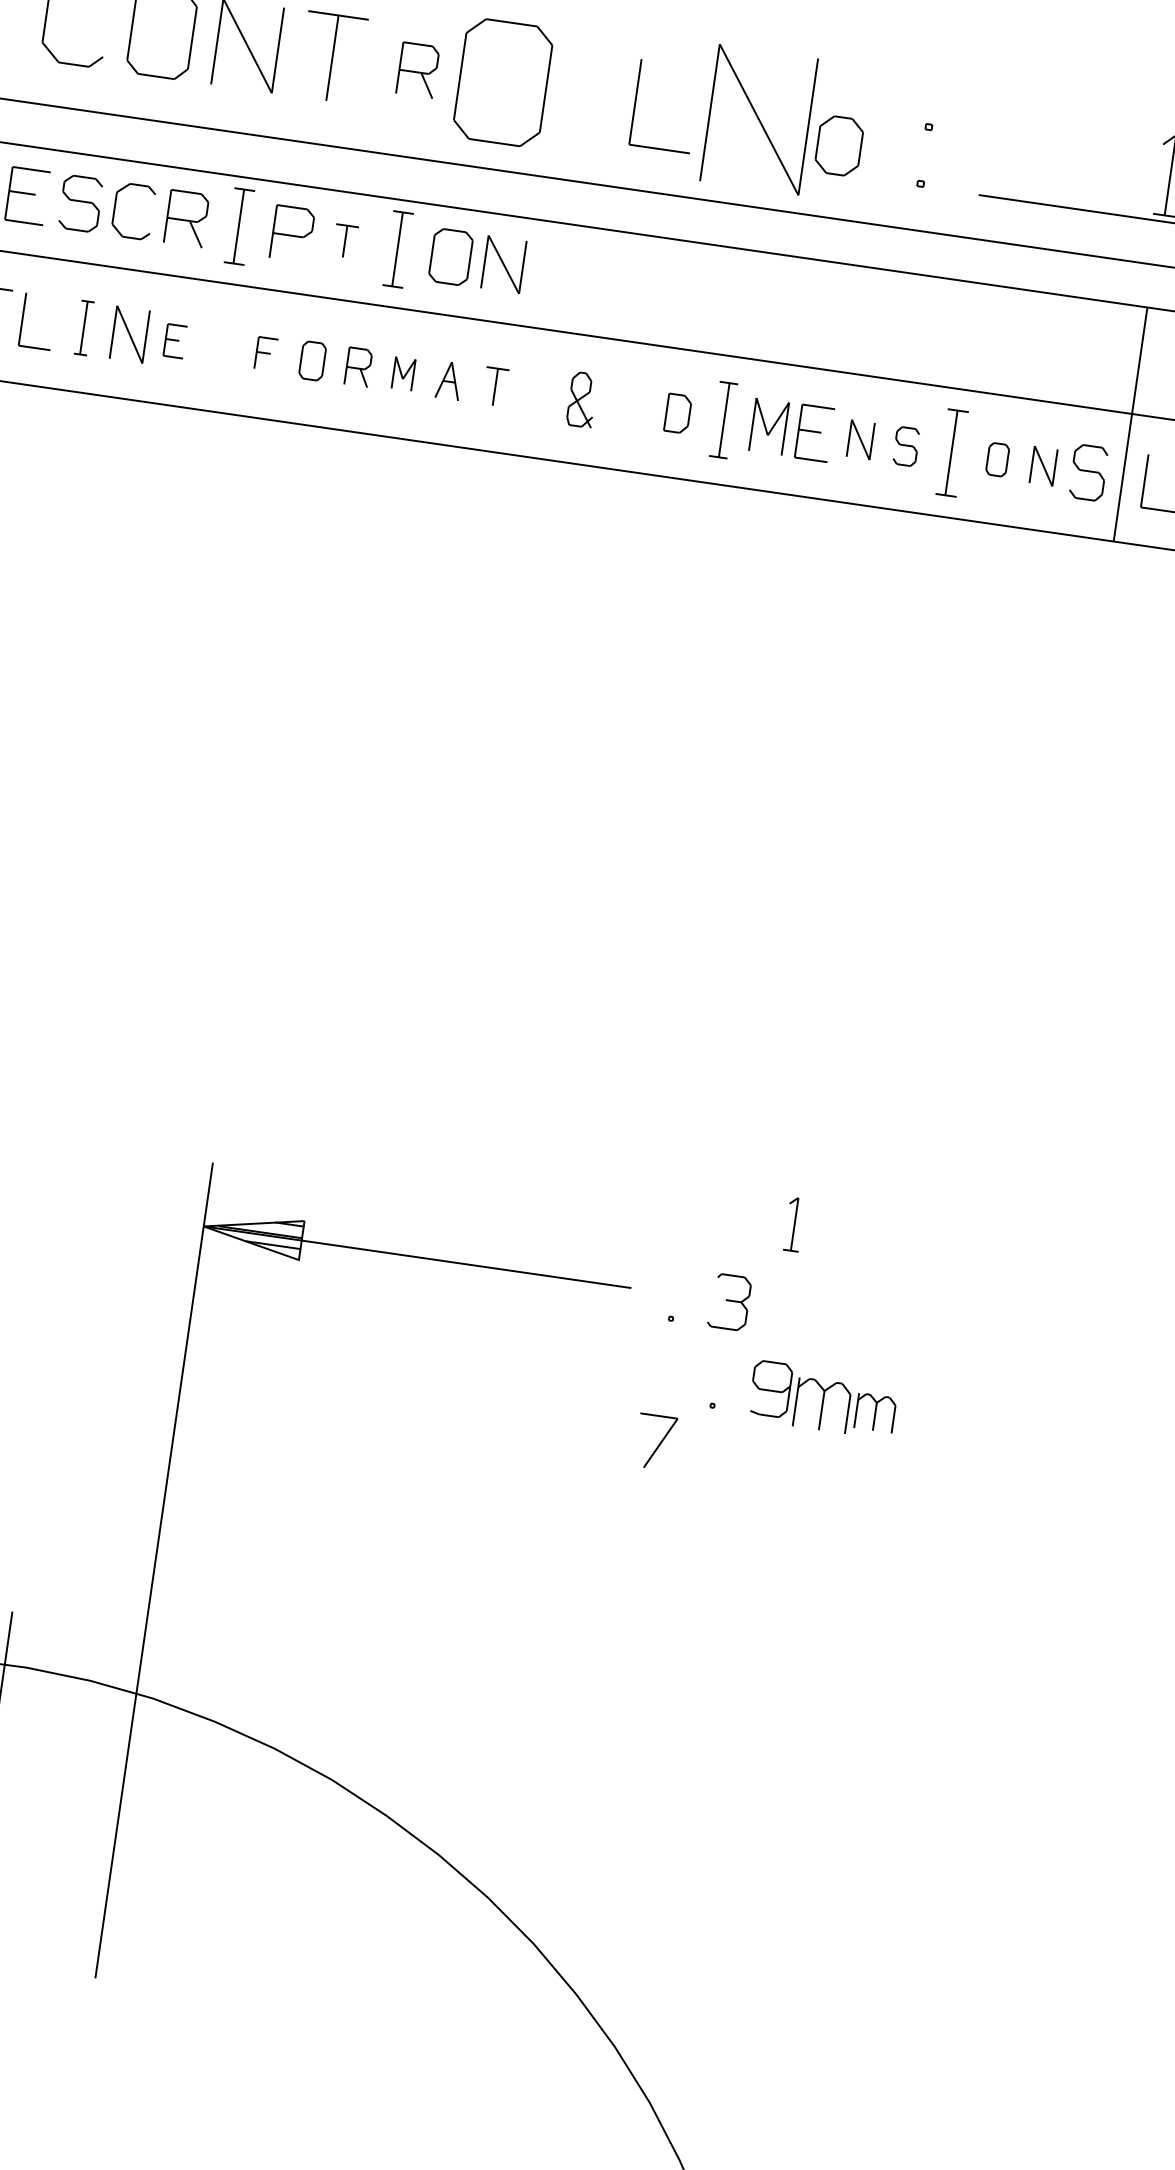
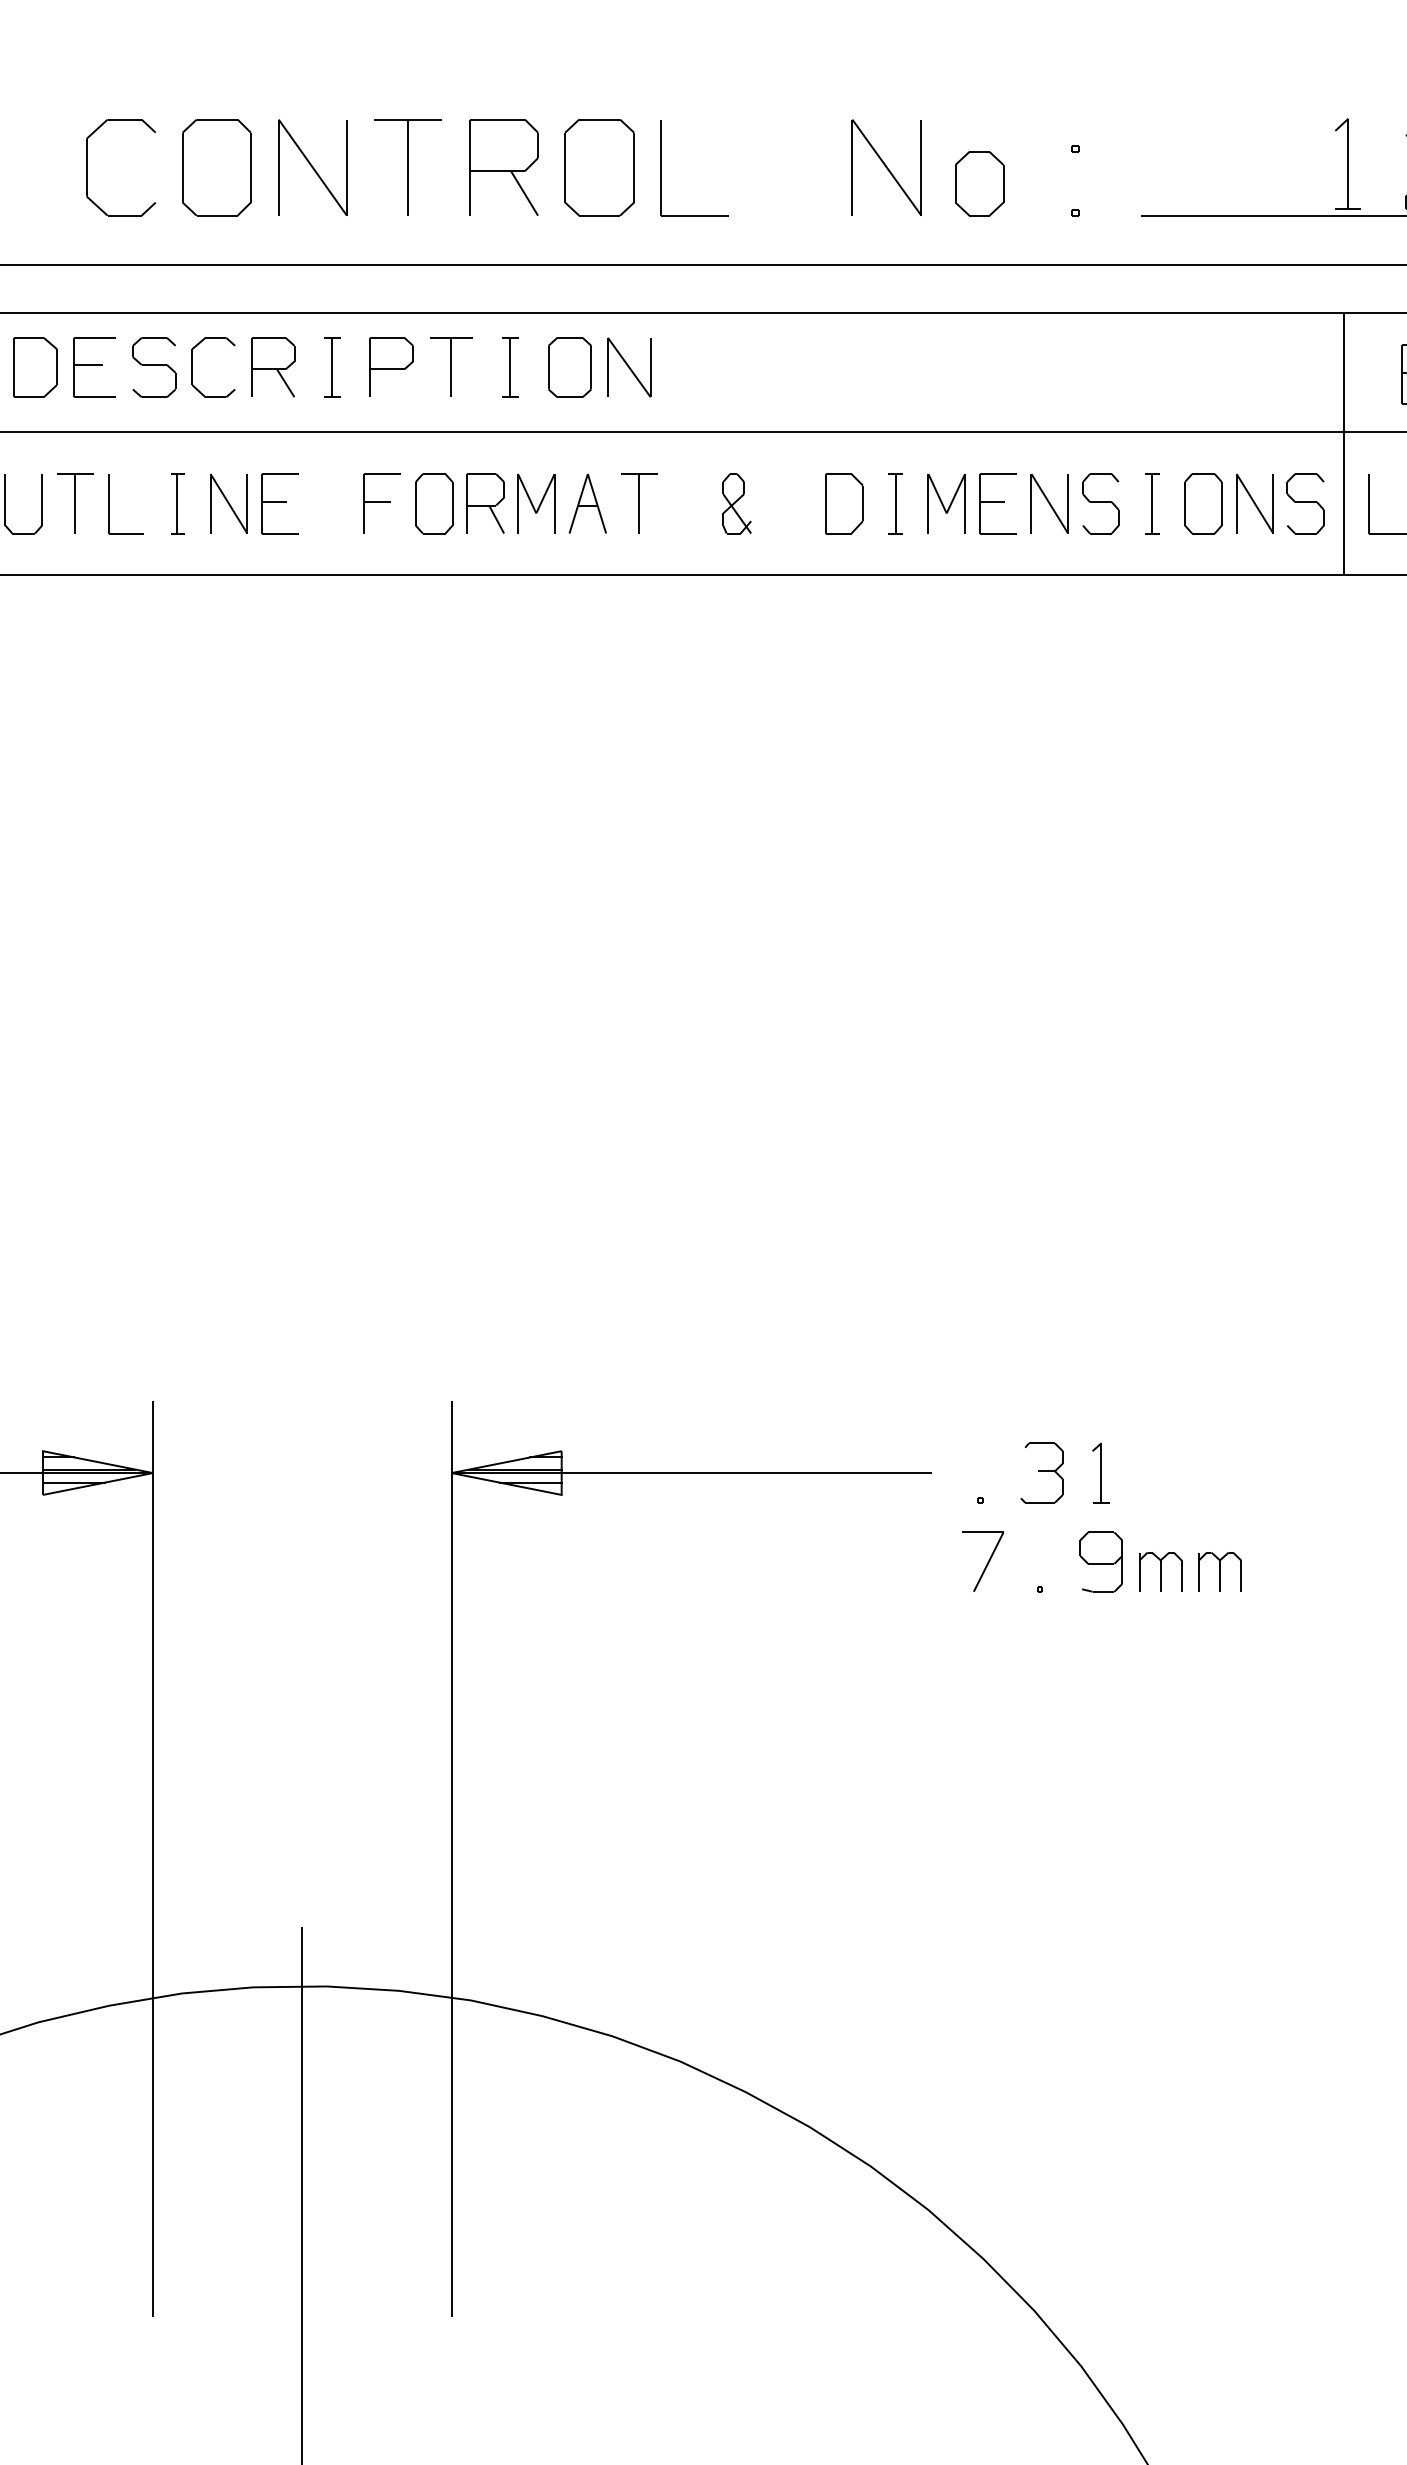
part: (417, 70) -> (503, 167), size x1.67
part: (502, 82) -> (599, 167), size x0.71
part: (635, 102) -> (661, 168), moved
part: (758, 119) -> (886, 167), size x0.62
part: (239, 226) -> (332, 367), size x0.71
part: (345, 240) -> (451, 366), size x1.67
part: (398, 249) -> (510, 367), size x0.71
part: (174, 340) -> (279, 503), size x1.67
part: (265, 353) -> (381, 503), size x1.67
part: (312, 360) -> (434, 503), size x1.43
part: (358, 367) -> (485, 503), size x1.43
part: (403, 373) -> (536, 503), size x1.67
part: (449, 380) -> (587, 503), size x1.43
part: (495, 387) -> (639, 503), size x1.43
part: (678, 413) -> (844, 503), size x1.43
part: (723, 419) -> (895, 503), size x0.71
part: (860, 439) -> (1049, 503), size x1.43
part: (906, 446) -> (1100, 503), size x1.43
part: (952, 452) -> (1152, 503), size x0.62
part: (997, 459) -> (1203, 503), size x1.67
part: (1043, 465) -> (1254, 503), size x1.43
part: (793, 1224) -> (1100, 1473), moved
part: (822, 1405) -> (1160, 1571), size x0.71
part: (655, 1441) -> (982, 1561), moved

